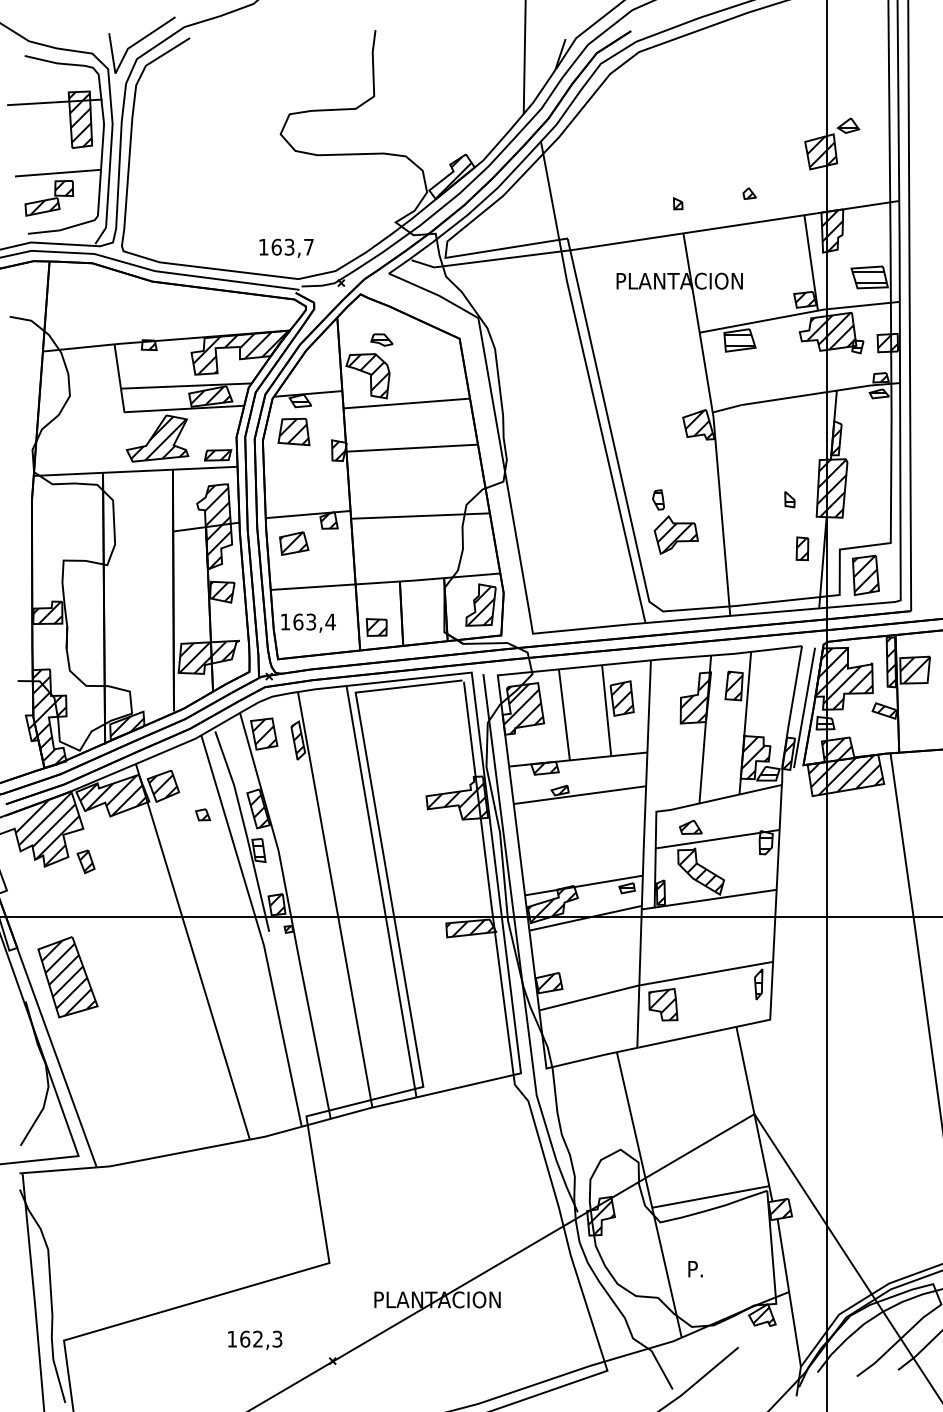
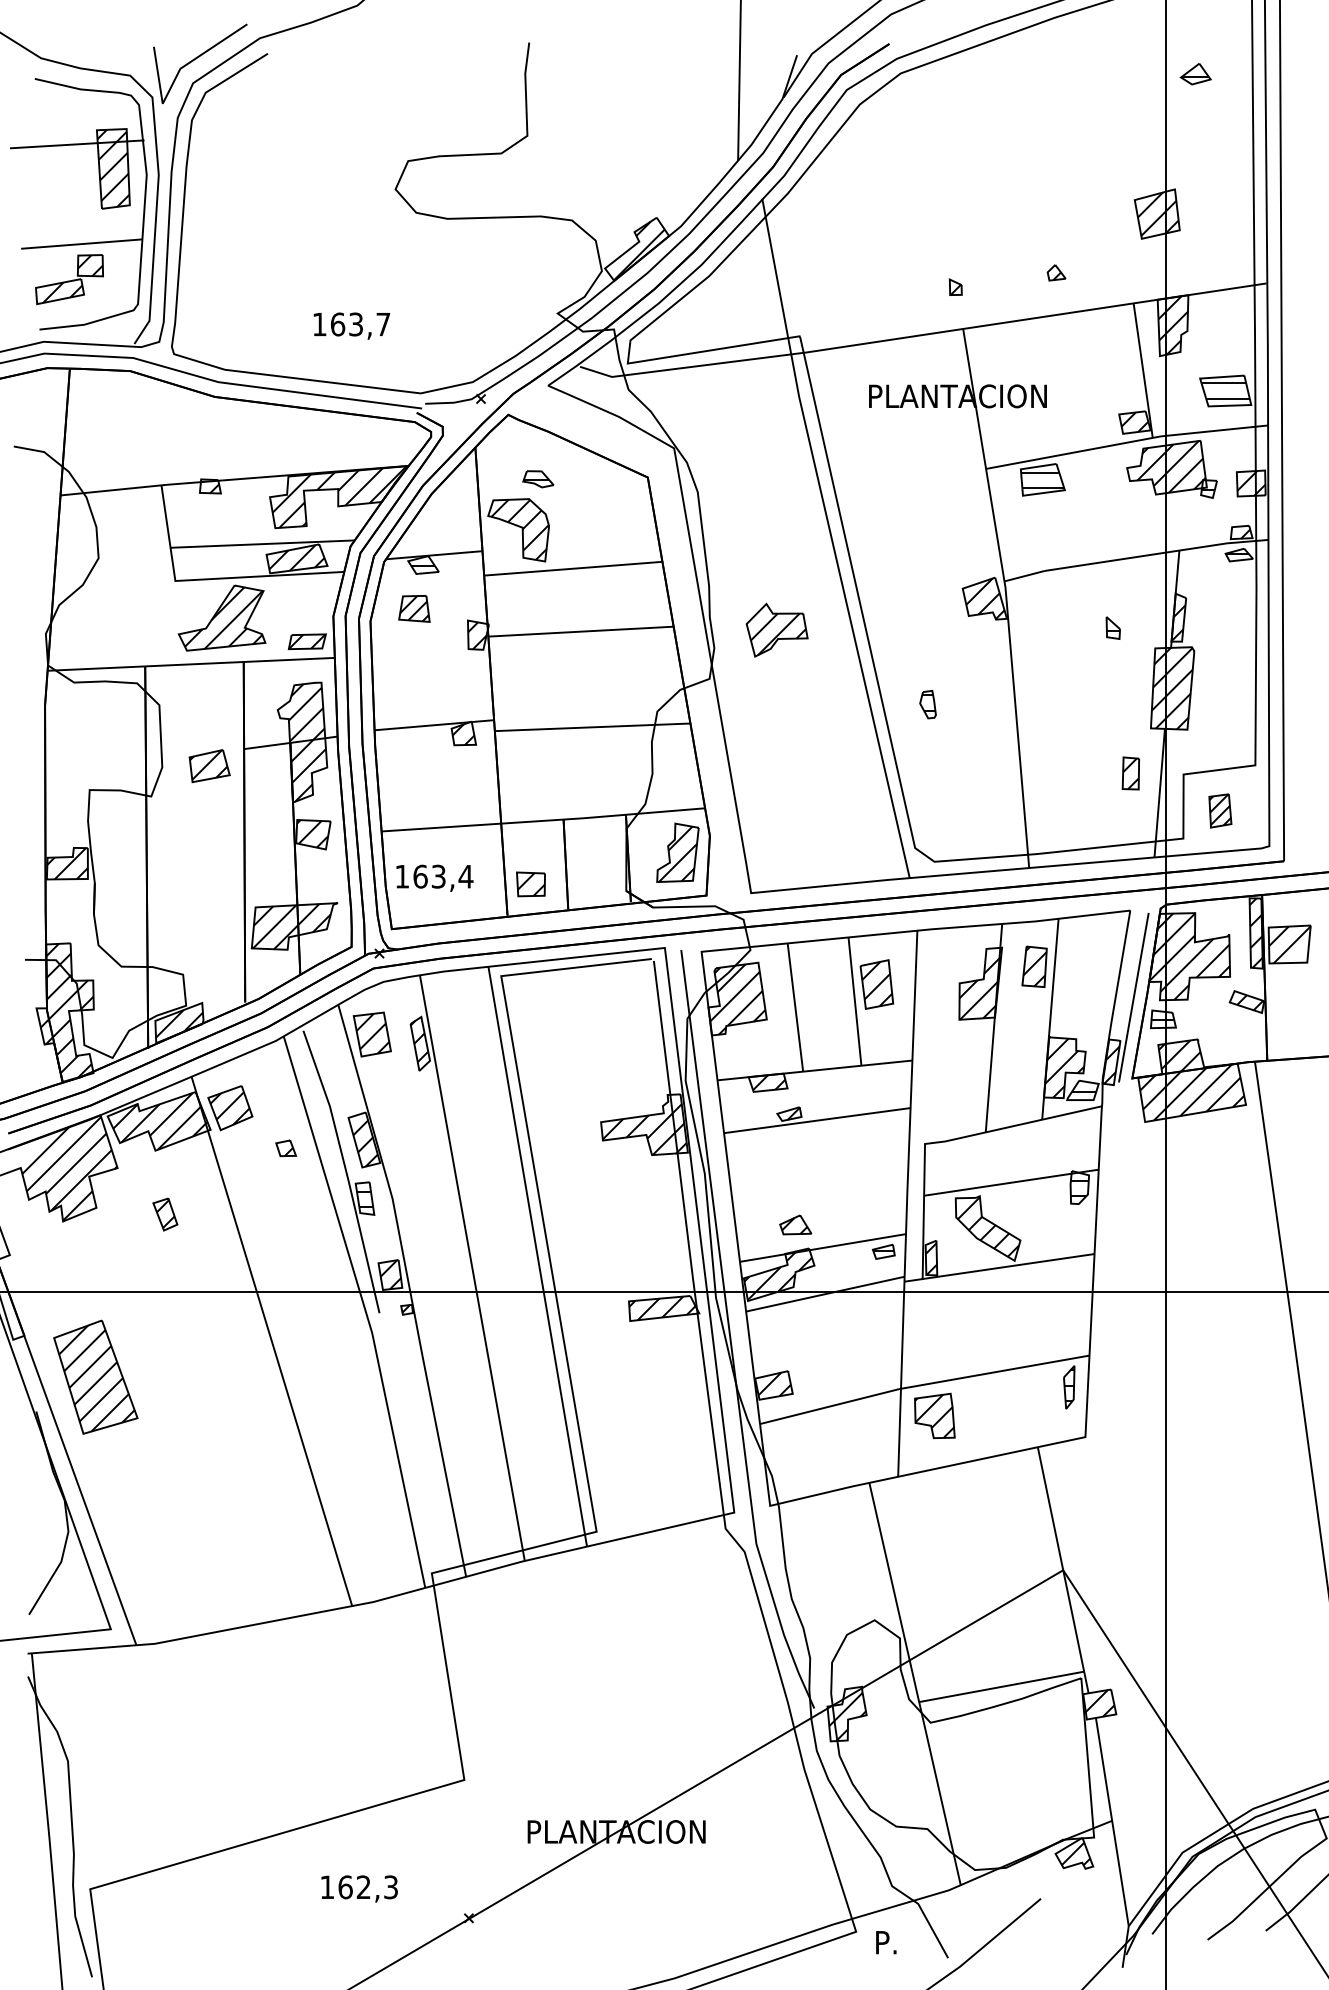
part: (848, 125) -> (1195, 74), moved
text: (286, 247) -> (351, 325), moved
part: (294, 431) -> (414, 608), size x0.7
part: (789, 499) -> (1112, 627), moved
part: (675, 534) -> (776, 629), moved
part: (294, 543) -> (209, 766), moved
part: (866, 575) -> (1220, 810), size x0.6
part: (690, 826) -> (795, 1224), moved
part: (86, 861) -> (165, 1214), moved
text: (695, 1269) -> (886, 1942), moved

